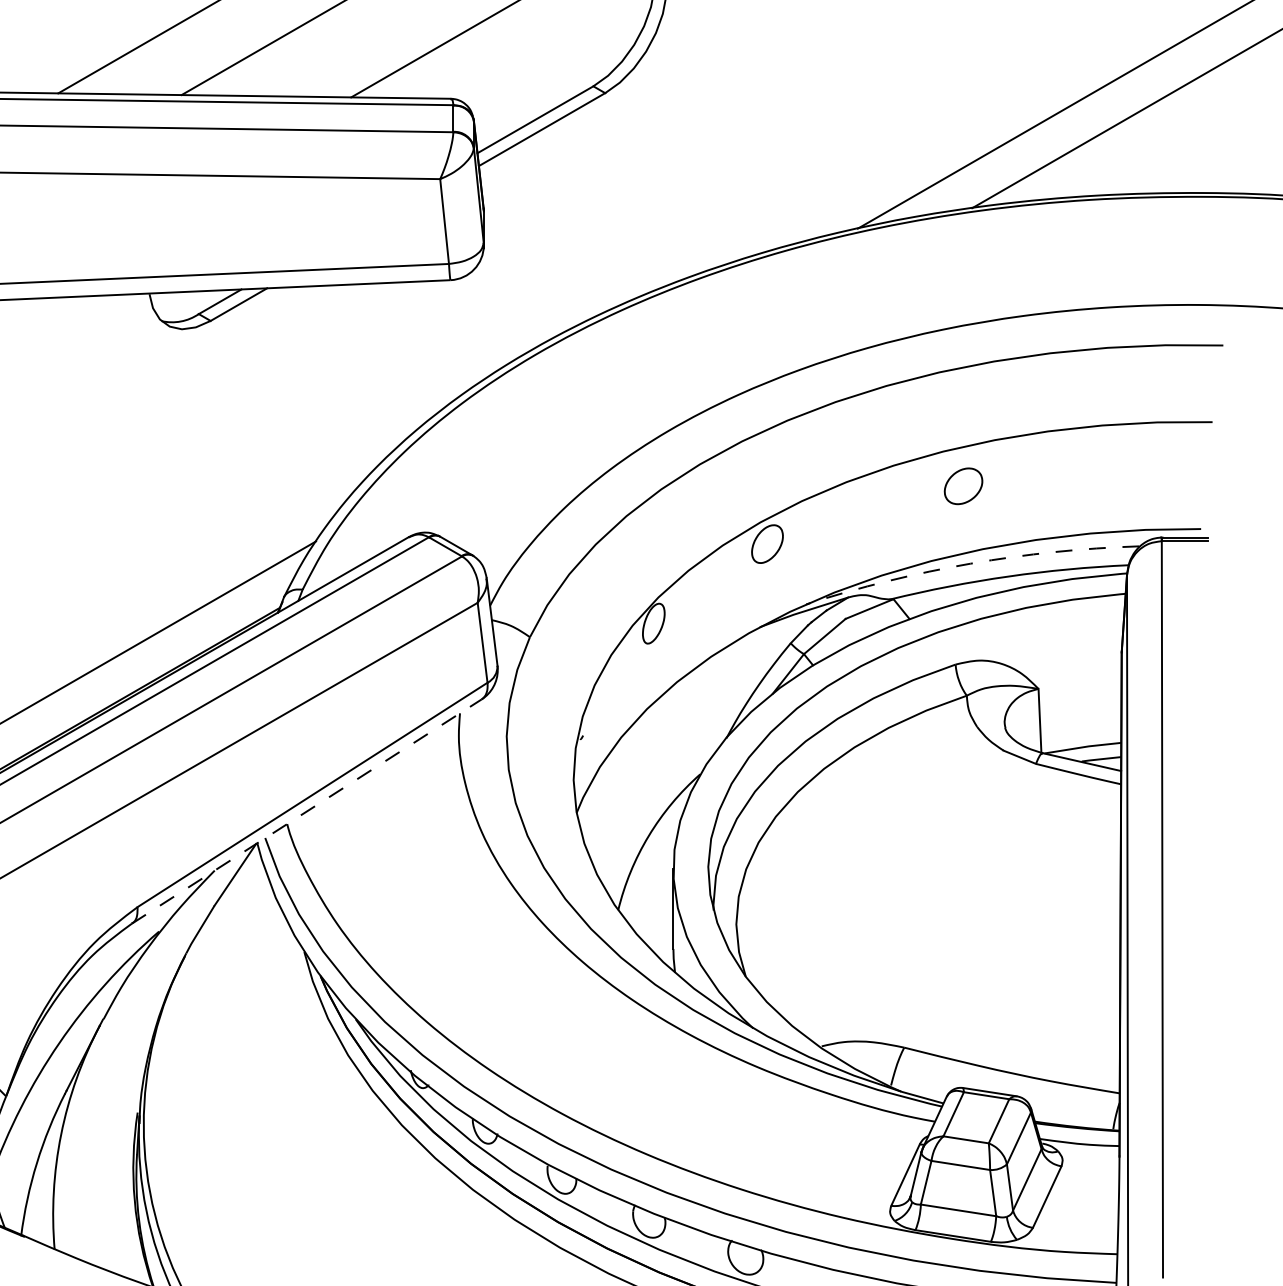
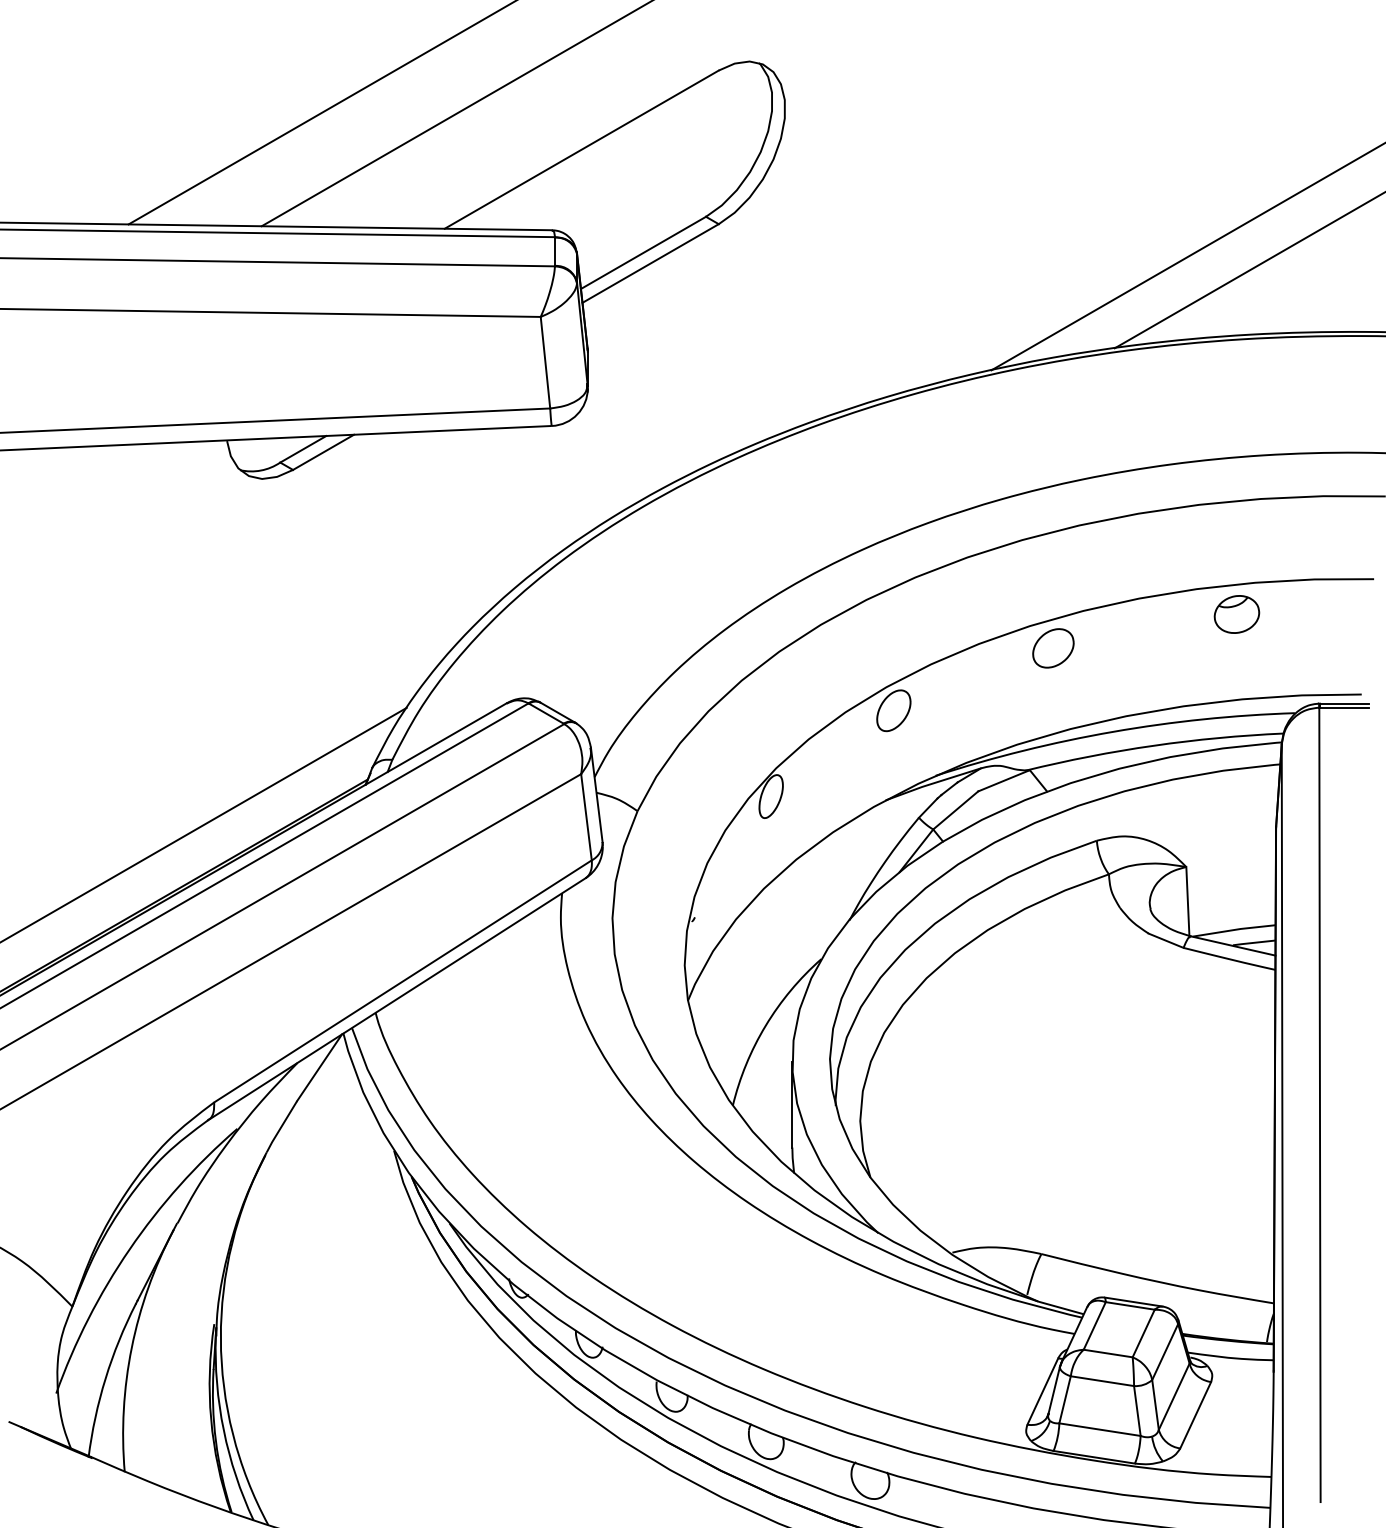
part: (1085, 454) -> (1236, 614), added
part: (963, 486) -> (1053, 648), moved
arc: (971, 563) -> (1113, 731), dashed -> solid
line: (307, 811) -> (397, 999), dashed -> solid

